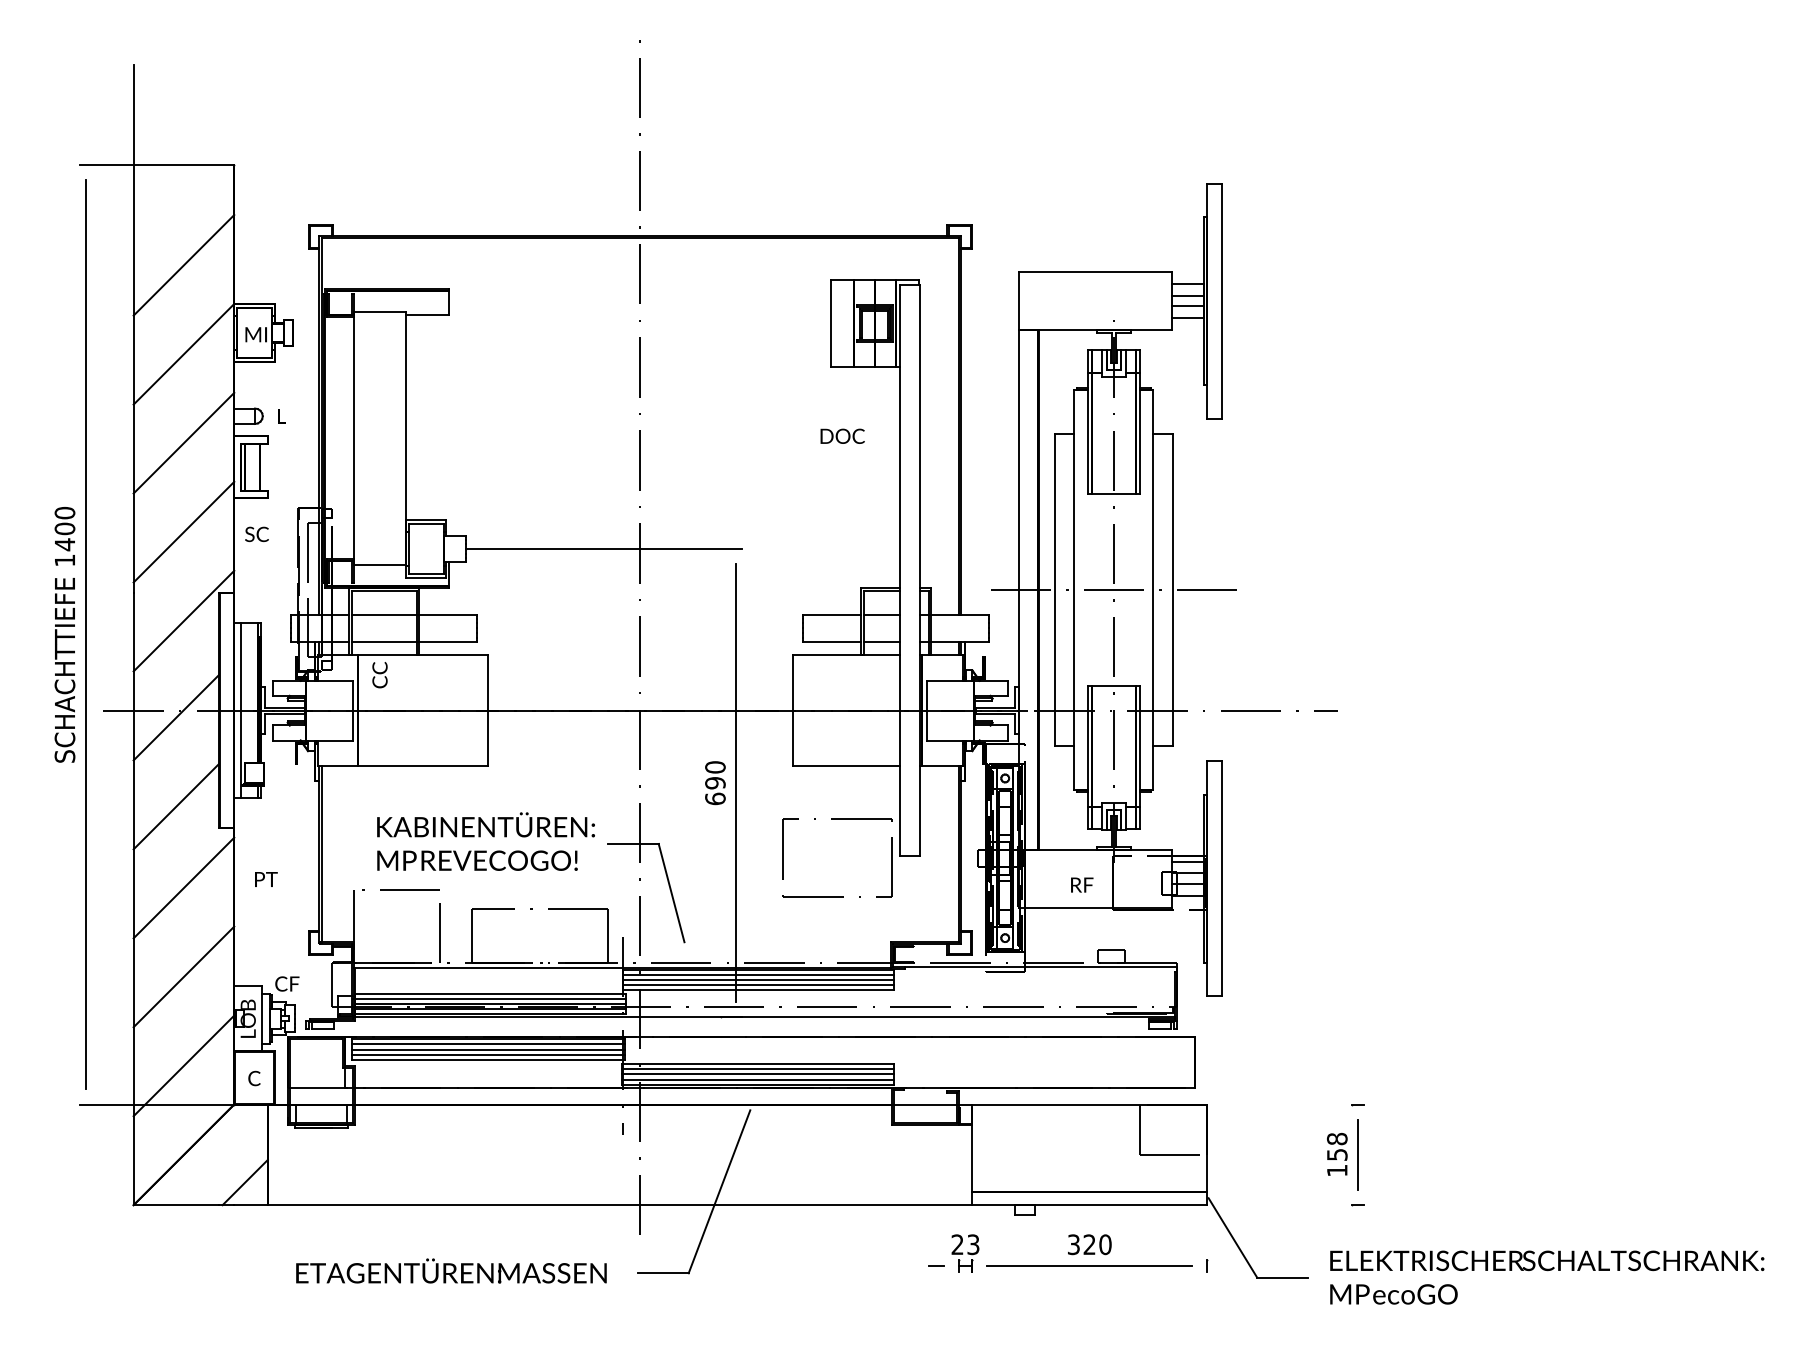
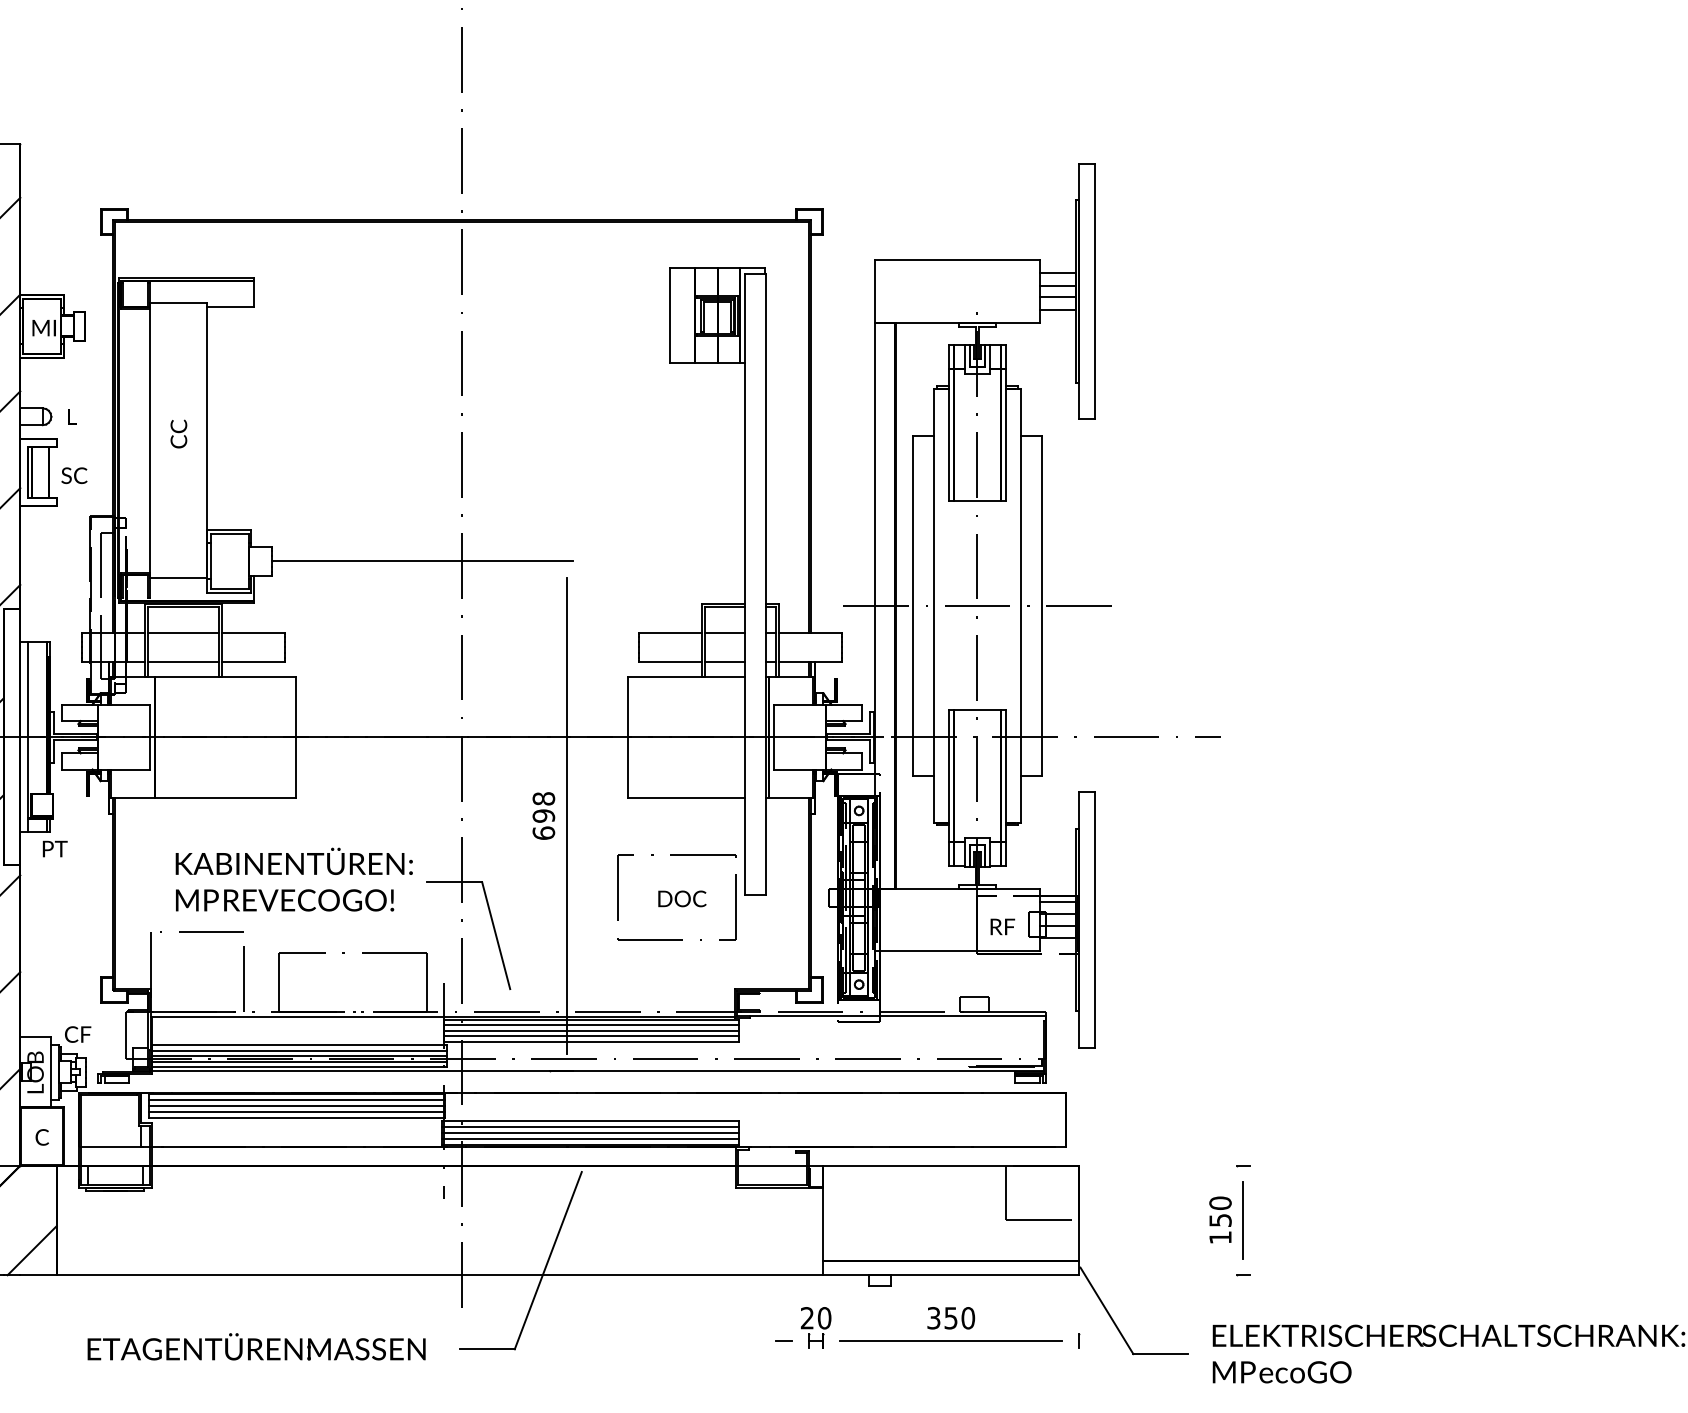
text: (842, 435) -> (682, 897), moved
text: (256, 534) -> (73, 475), moved
text: (379, 675) -> (178, 434), moved
text: (715, 767) -> (543, 798), 690 -> 698
text: (266, 879) -> (55, 849), moved
text: (1082, 884) -> (1003, 926), moved
text: (1337, 1138) -> (1220, 1202), 158 -> 150
text: (973, 1244) -> (824, 1318), 23 -> 20
text: (1089, 1244) -> (950, 1318), 320 -> 350

